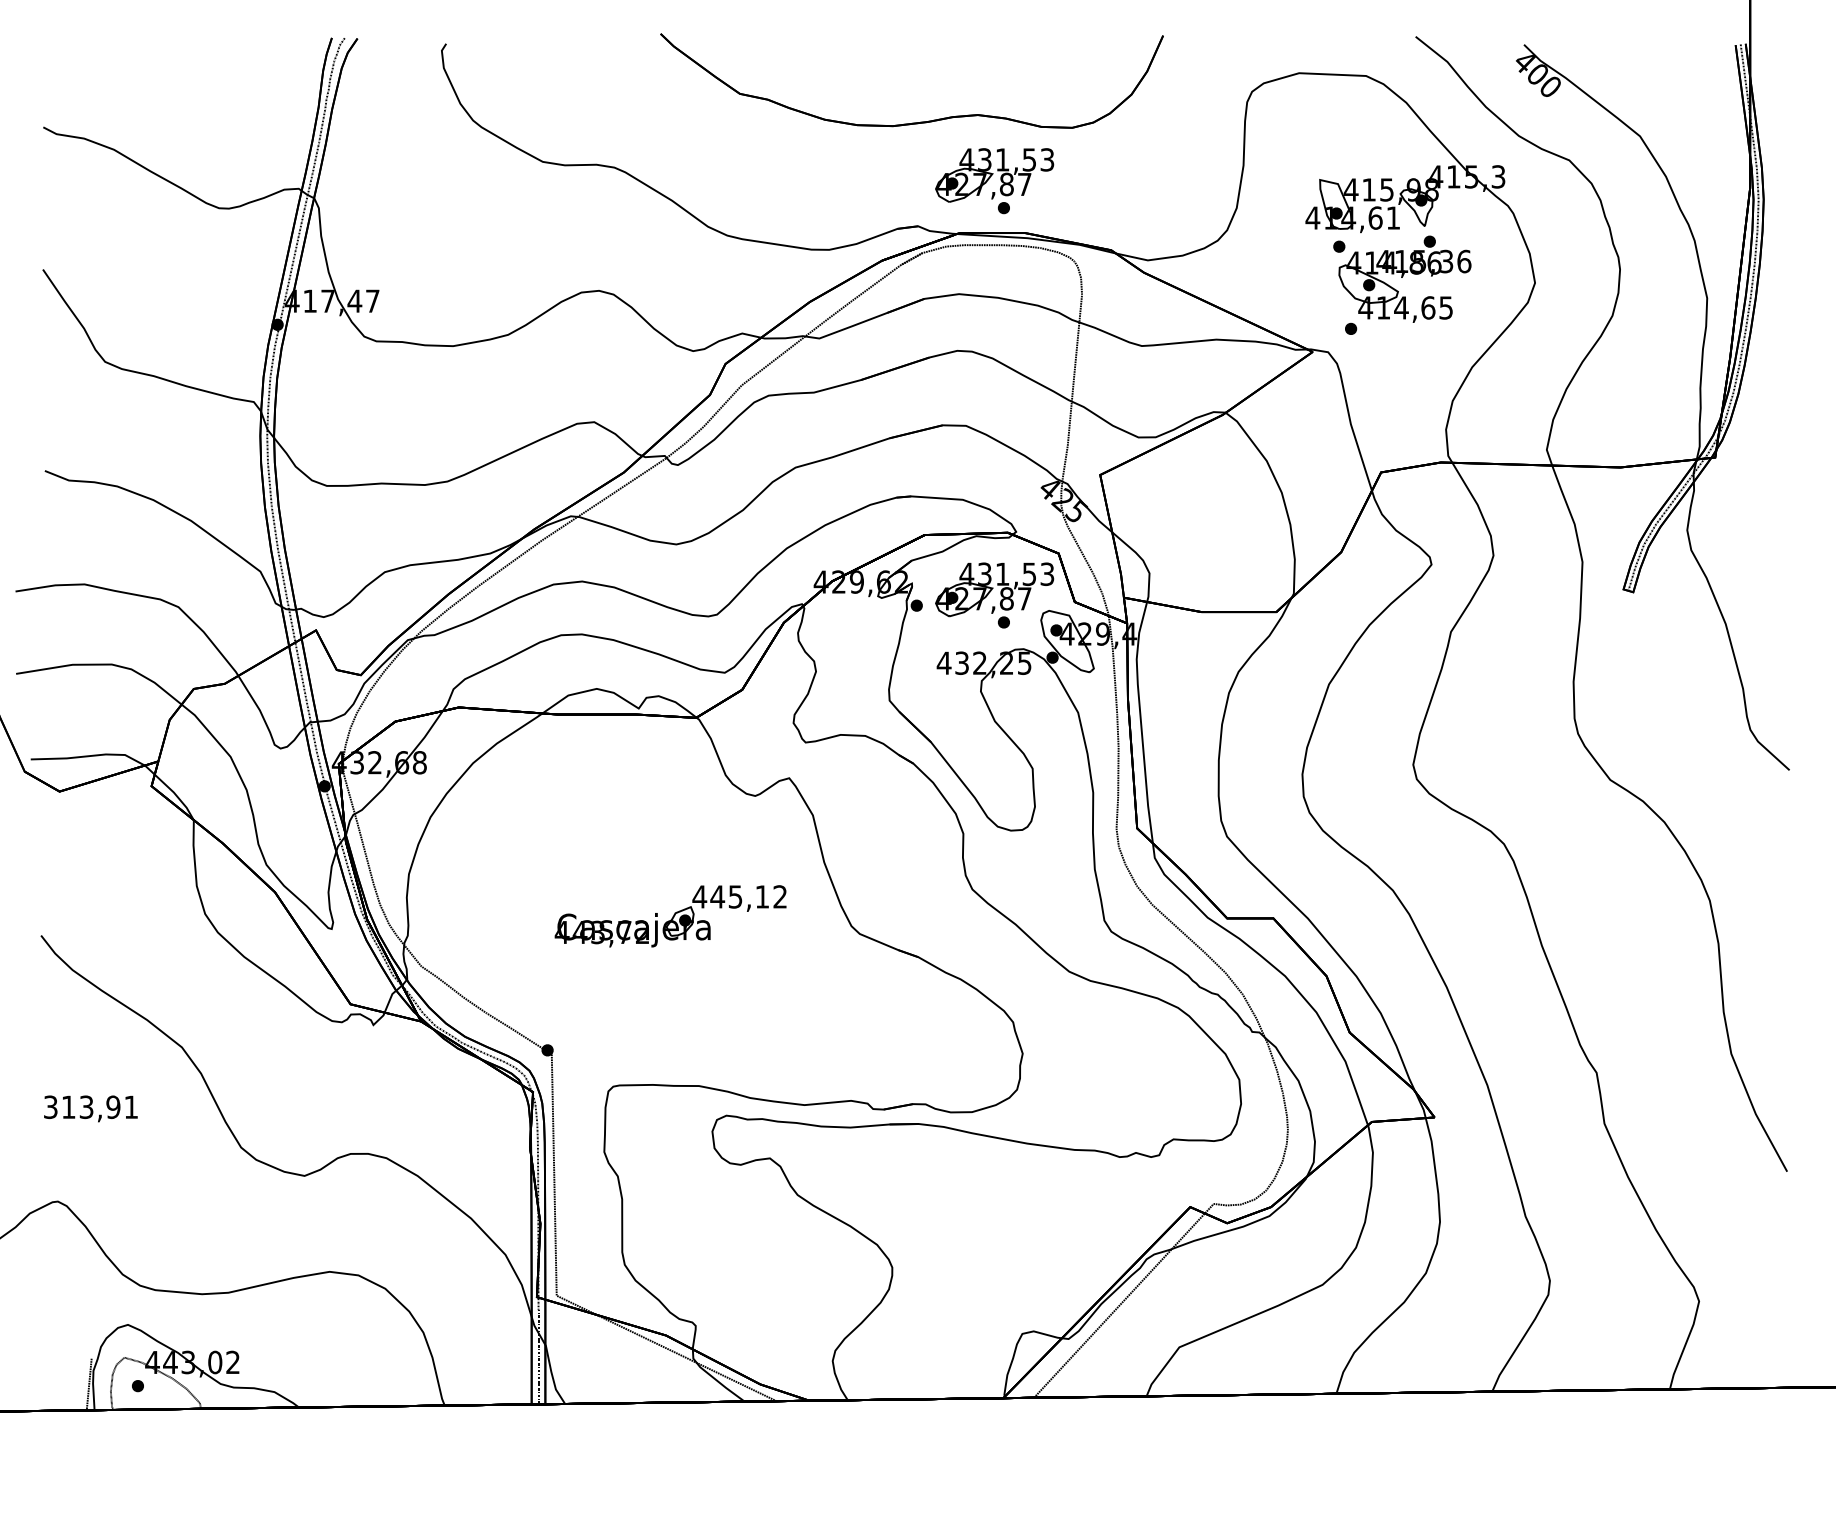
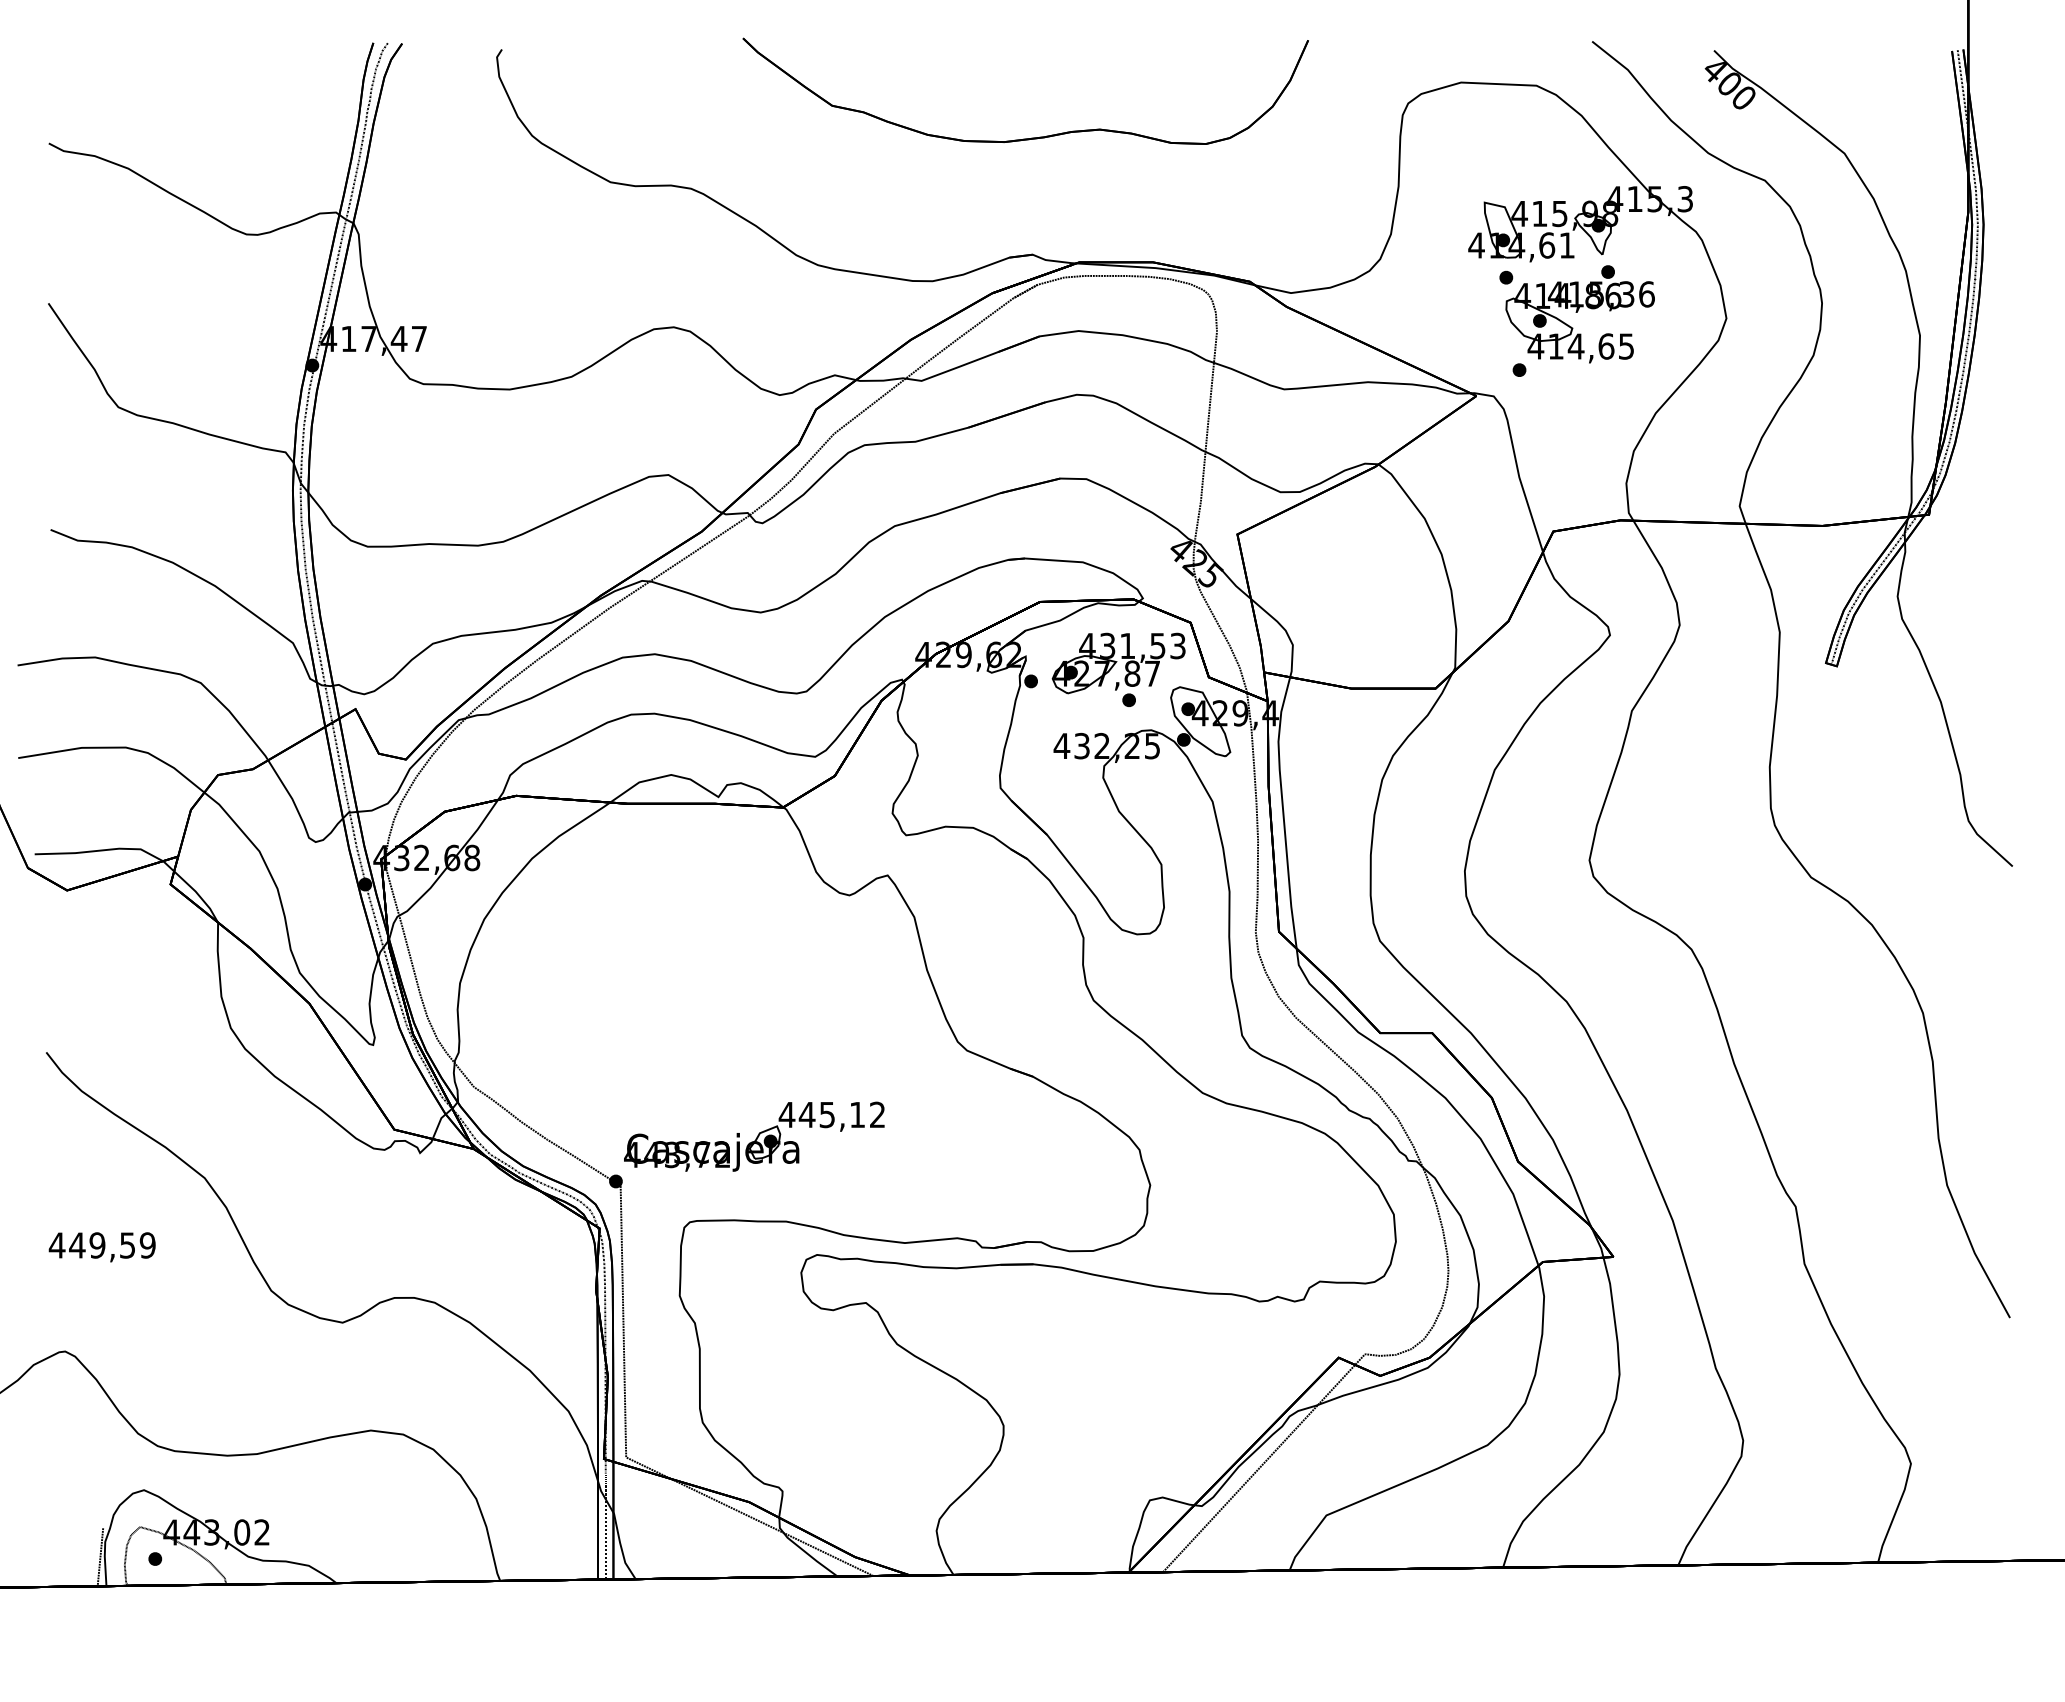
part: (994, 180) -> (1118, 203), removed
part: (670, 916) -> (754, 1136), moved
text: (90, 1107) -> (101, 1245), 313,91 -> 449,59

